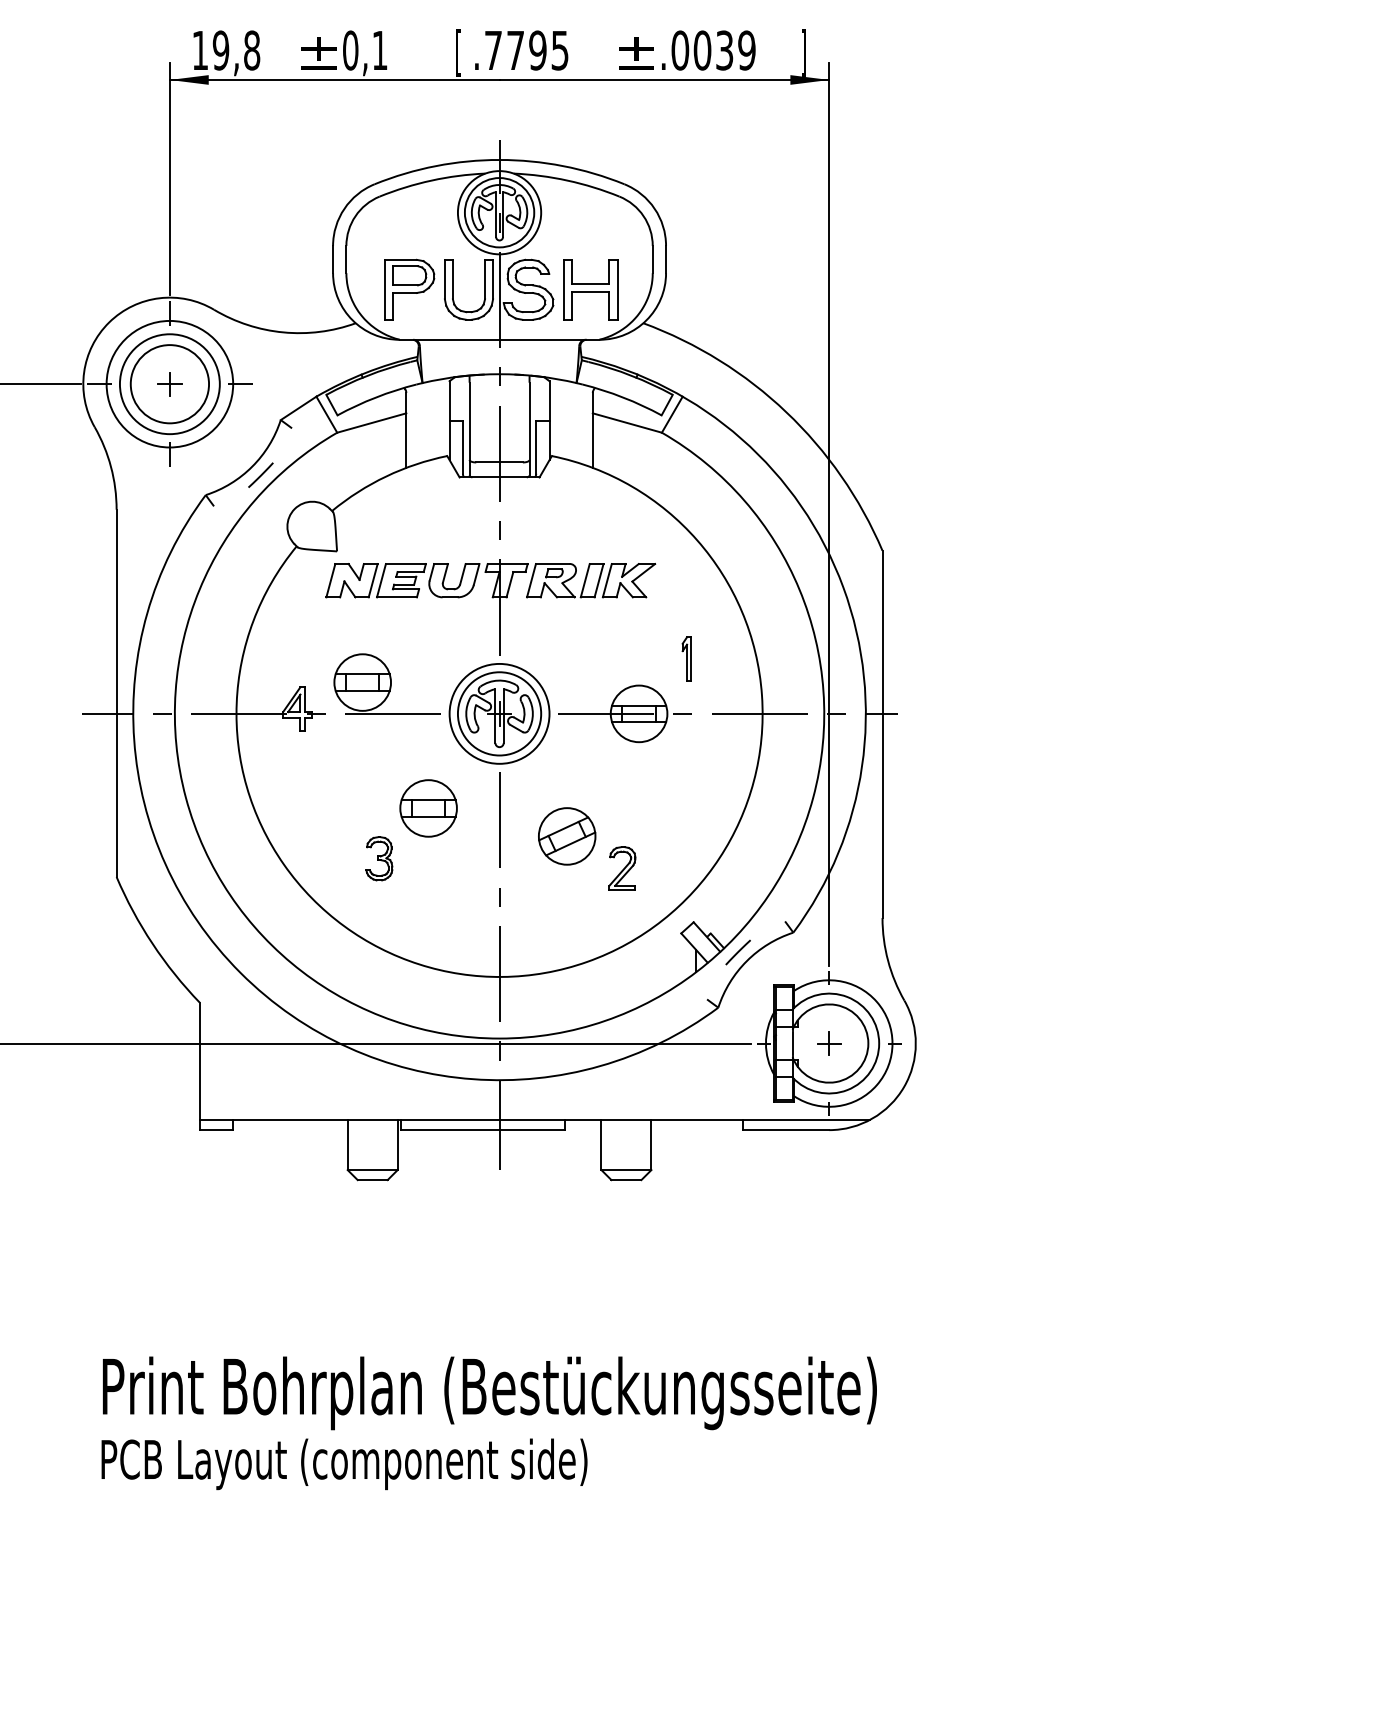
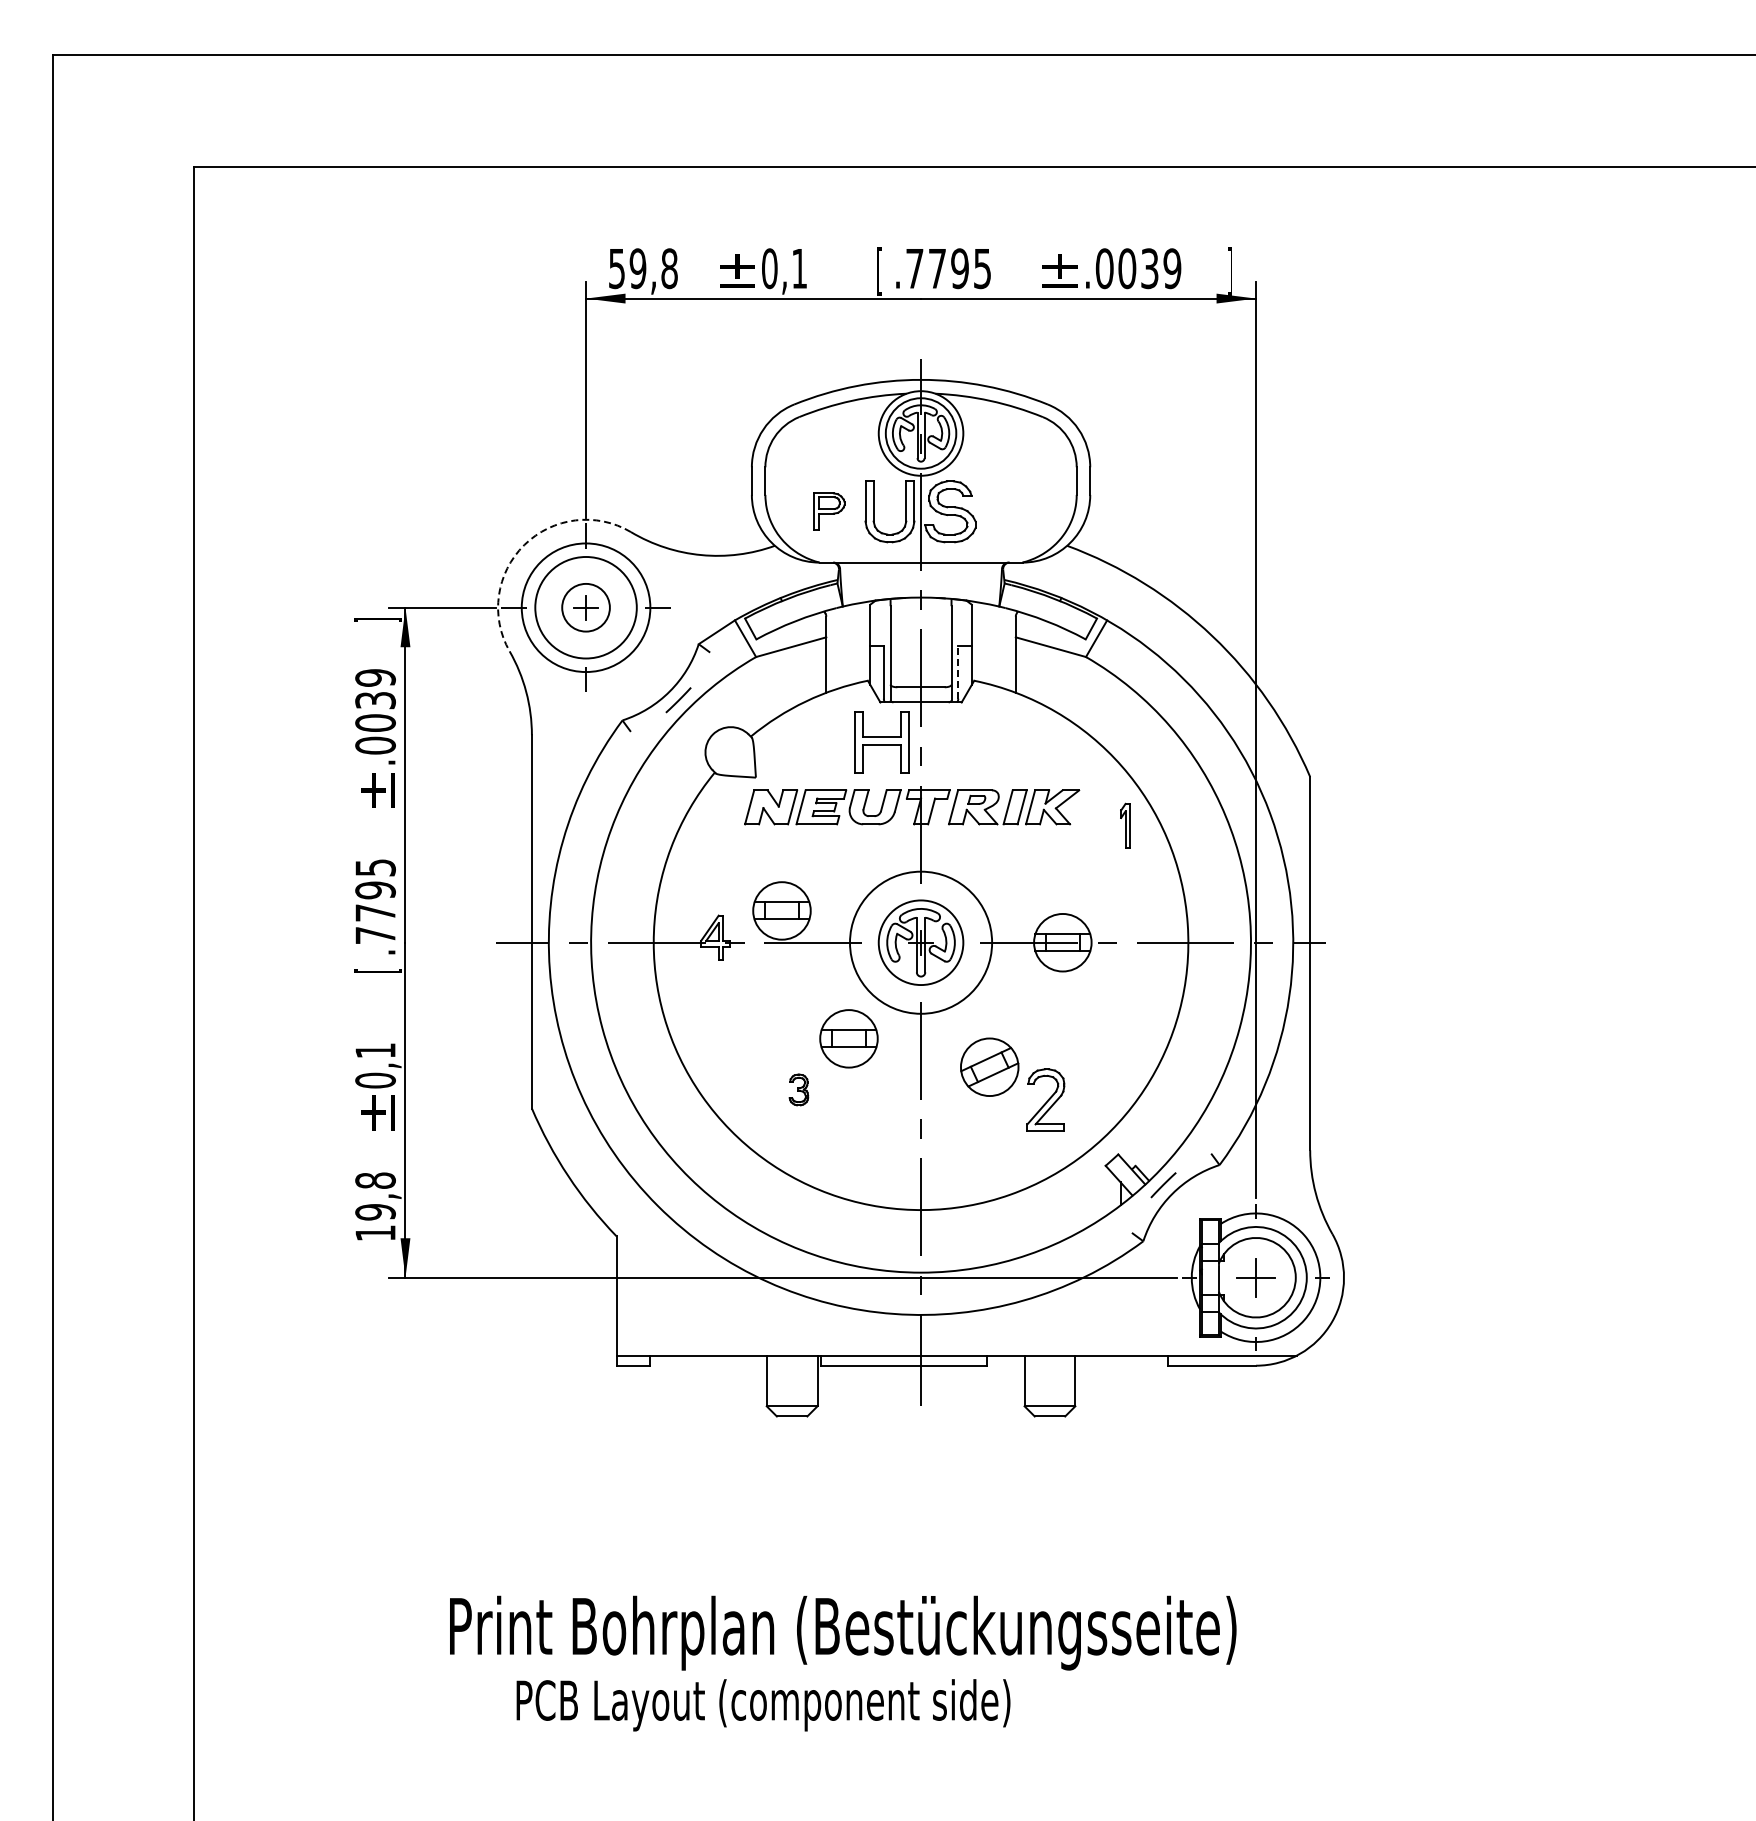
text: (199, 51) -> (616, 269), 19,8 -> 59,8
part: (409, 289) -> (829, 511), size x0.6
part: (590, 289) -> (881, 742), moved
arc: (109, 322) -> (524, 545), solid -> dashed
circle: (169, 383) -> (585, 607), size x0.6
line: (536, 447) -> (958, 672), solid -> dashed
part: (686, 658) -> (1125, 825), moved
circle: (499, 713) -> (920, 942), size x1.4
part: (378, 858) -> (798, 1089), size x0.7
part: (622, 868) -> (1045, 1099), size x1.4
part: (828, 1043) -> (1255, 1277), size x1.6
text: (490, 1392) -> (843, 1632), moved

